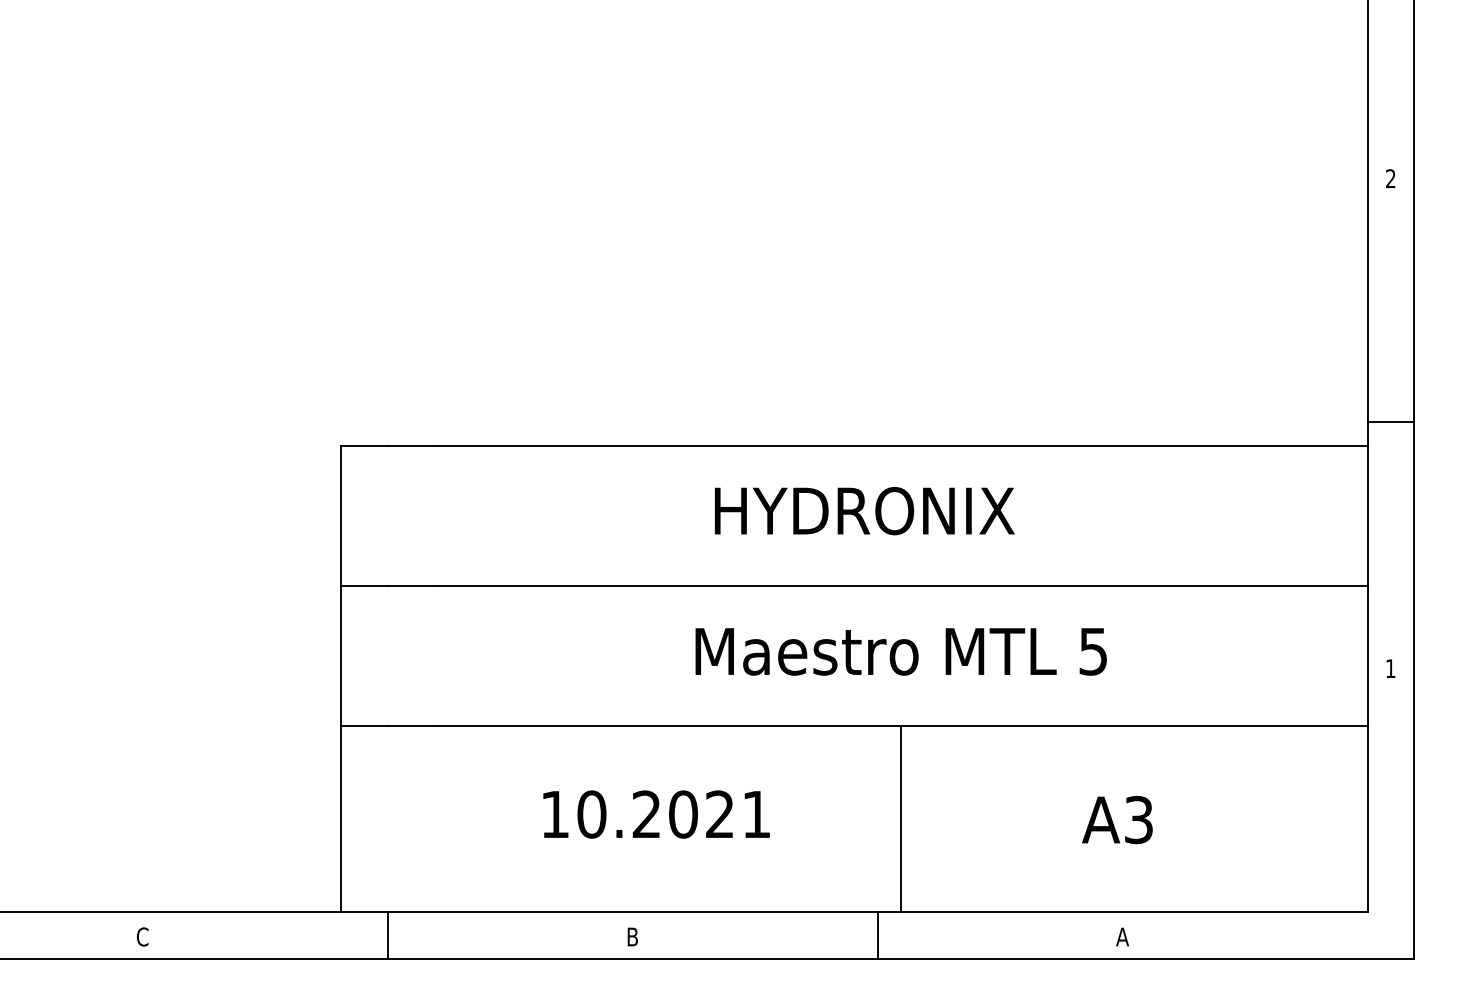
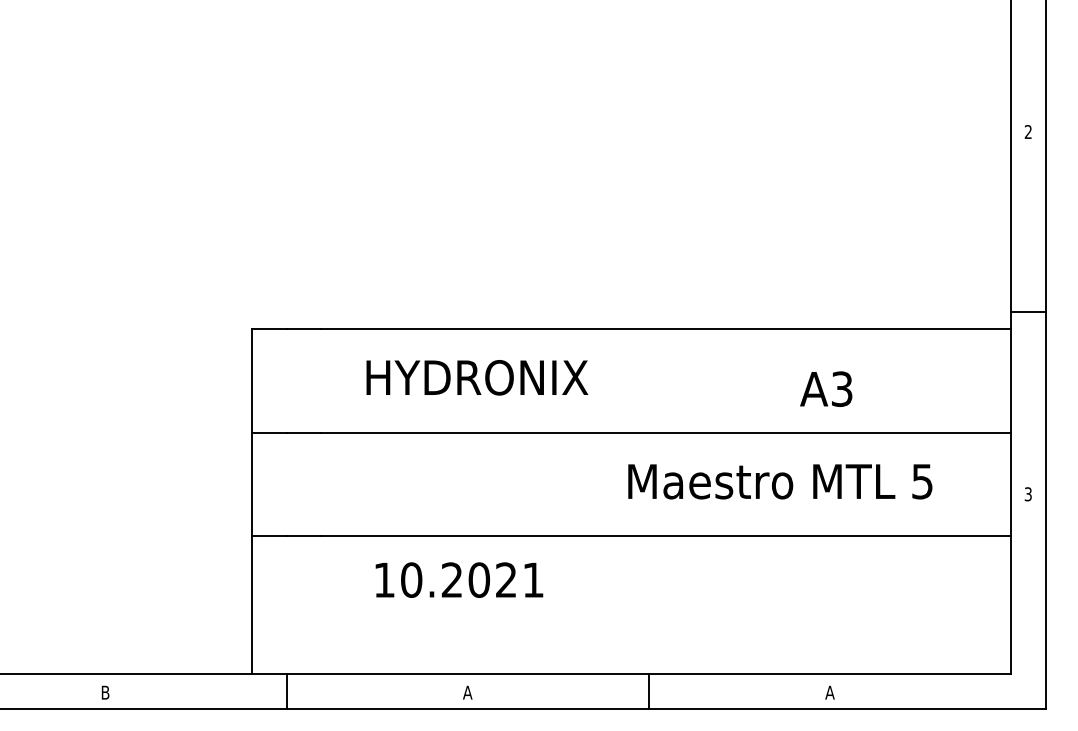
text: (864, 510) -> (477, 377), moved
text: (901, 651) -> (780, 481), moved
text: (1389, 668) -> (1027, 494), 1 -> 3
text: (656, 813) -> (459, 579), moved
line: (901, 819) -> (666, 605), removed
text: (1117, 819) -> (826, 388), moved
text: (142, 936) -> (105, 692), C -> B
text: (632, 936) -> (467, 692), B -> A

